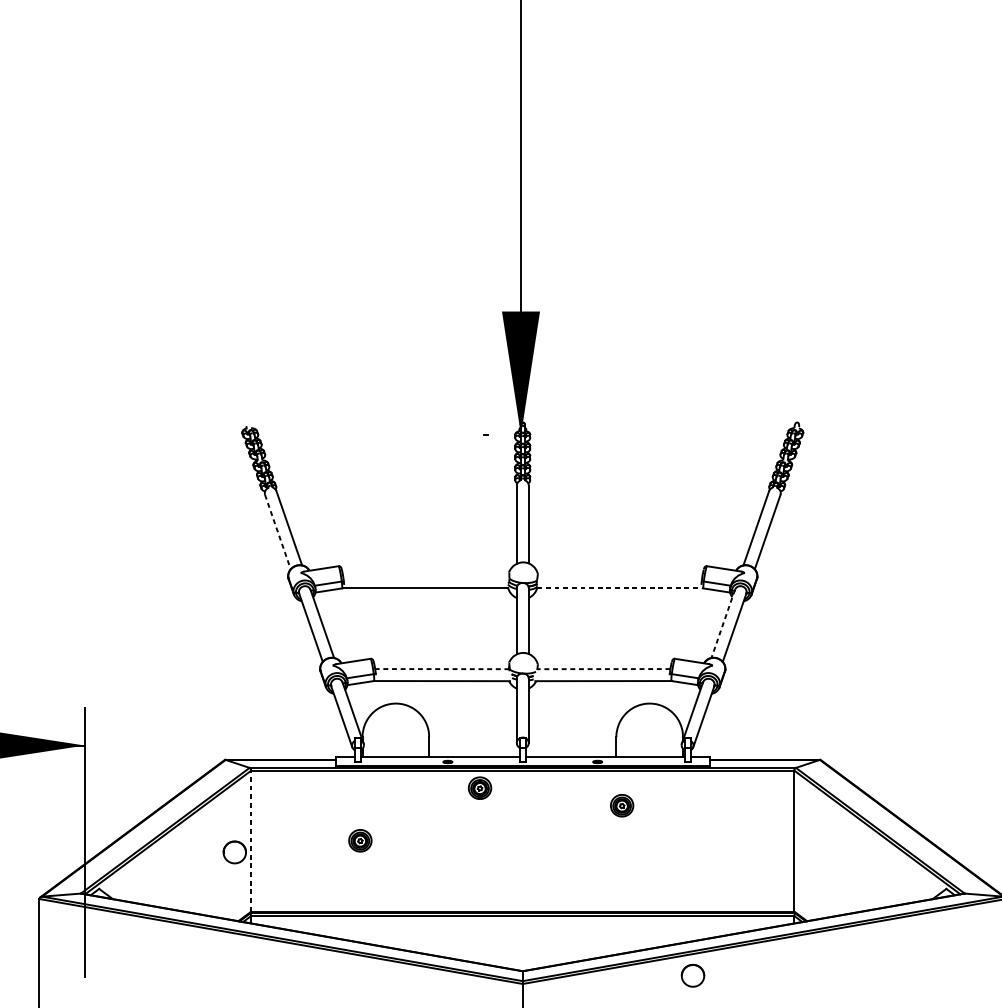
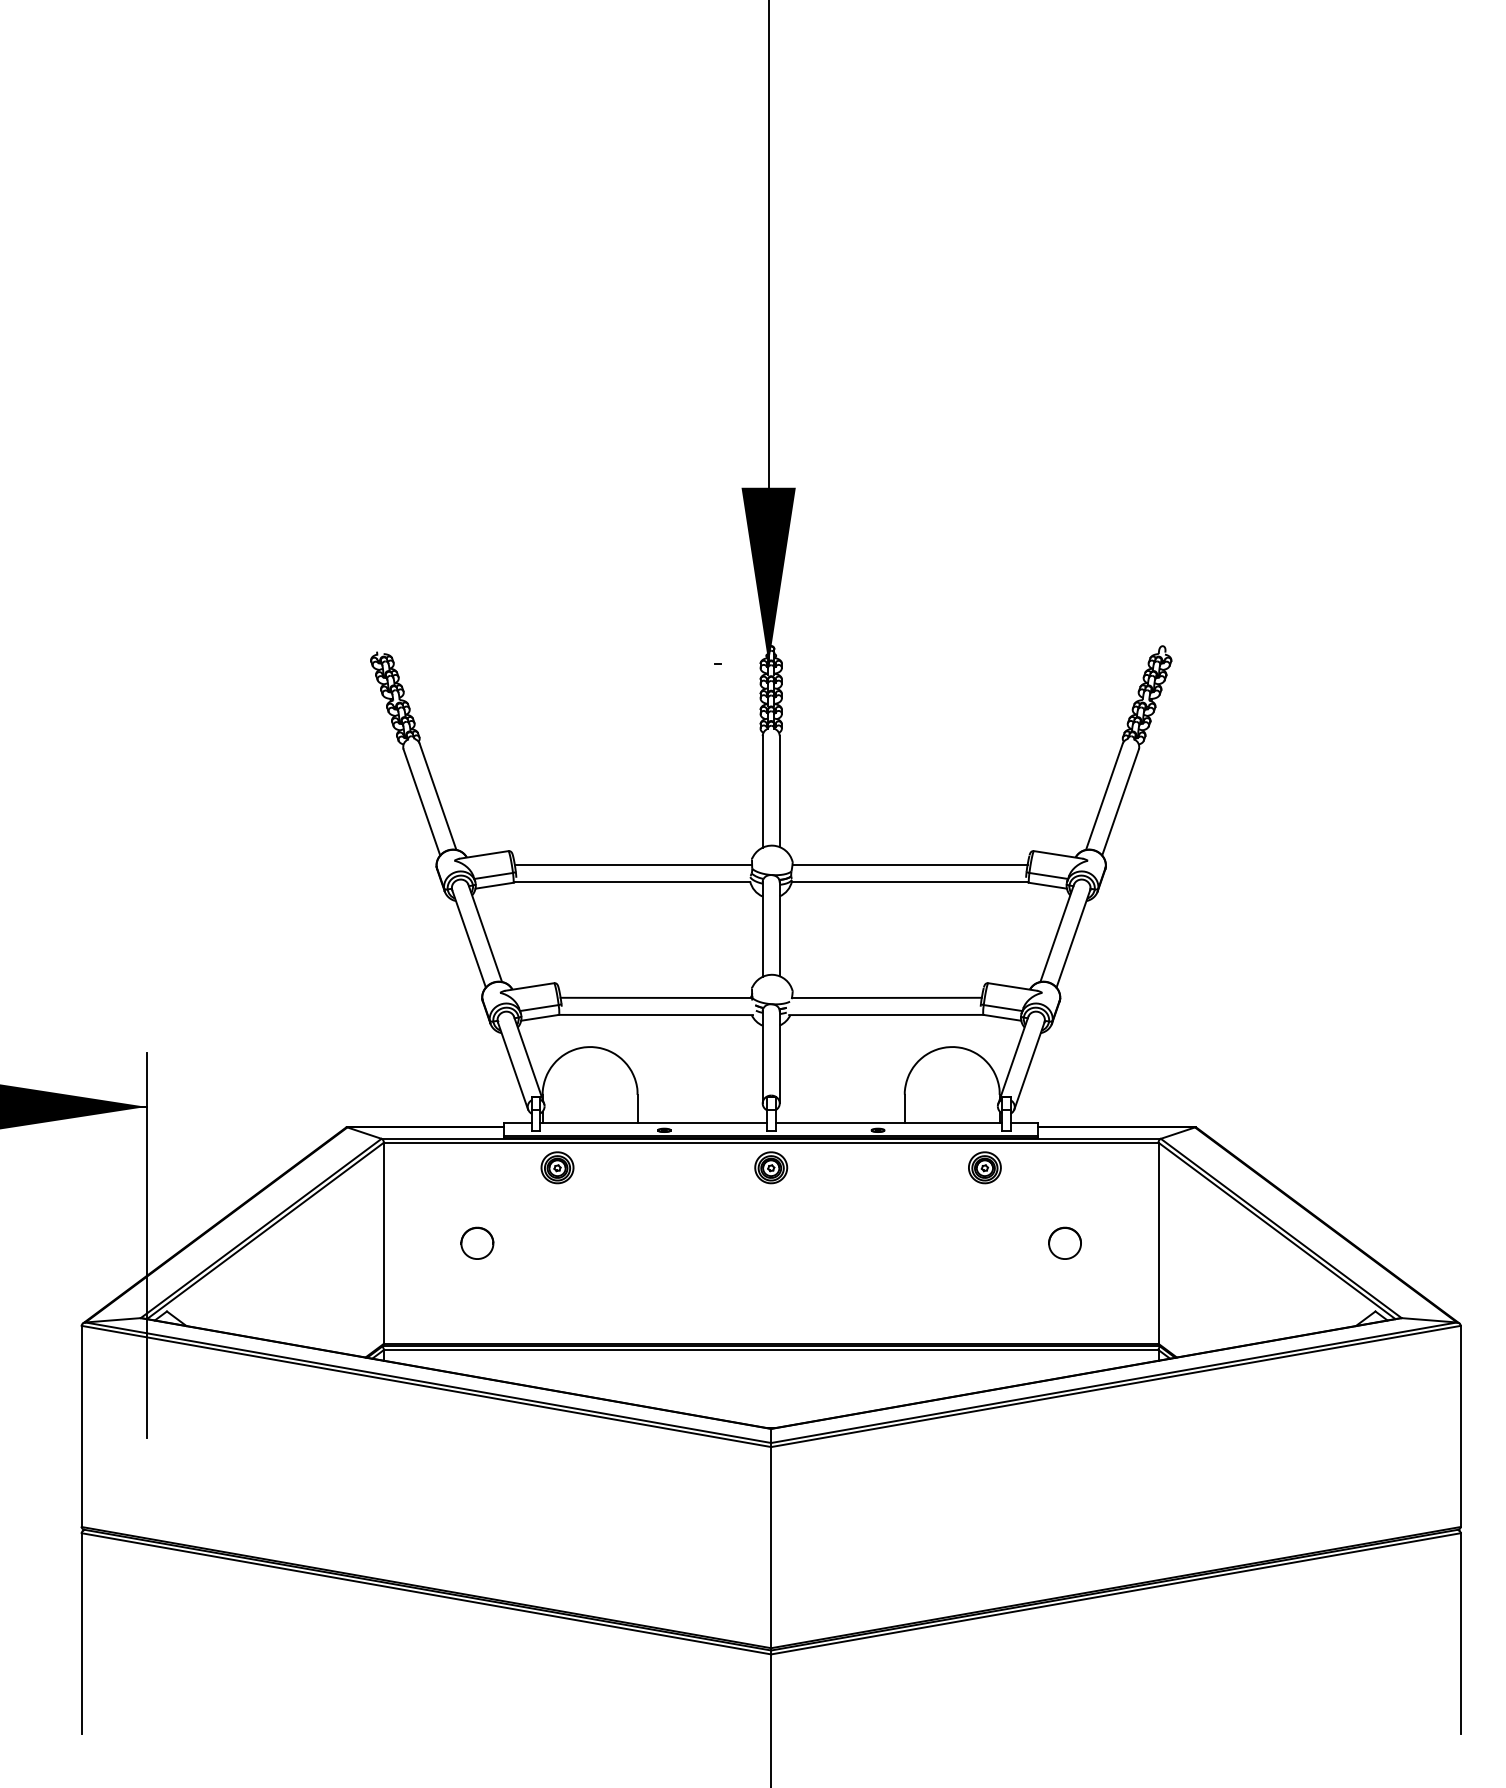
line: (278, 532) -> (422, 802), dashed -> solid
line: (426, 575) -> (633, 864), added
line: (619, 575) -> (909, 864), added
line: (619, 587) -> (909, 881), dashed -> solid
line: (723, 623) -> (1057, 933), dashed -> solid
line: (442, 668) -> (656, 997), dashed -> solid
line: (603, 668) -> (886, 997), dashed -> solid
part: (480, 788) -> (771, 1167), moved
part: (621, 805) -> (984, 1167), moved
part: (360, 840) -> (557, 1167), moved
line: (251, 841) -> (383, 1243), dashed -> solid
part: (234, 851) -> (477, 1242), moved
part: (692, 975) -> (1064, 1242), moved

